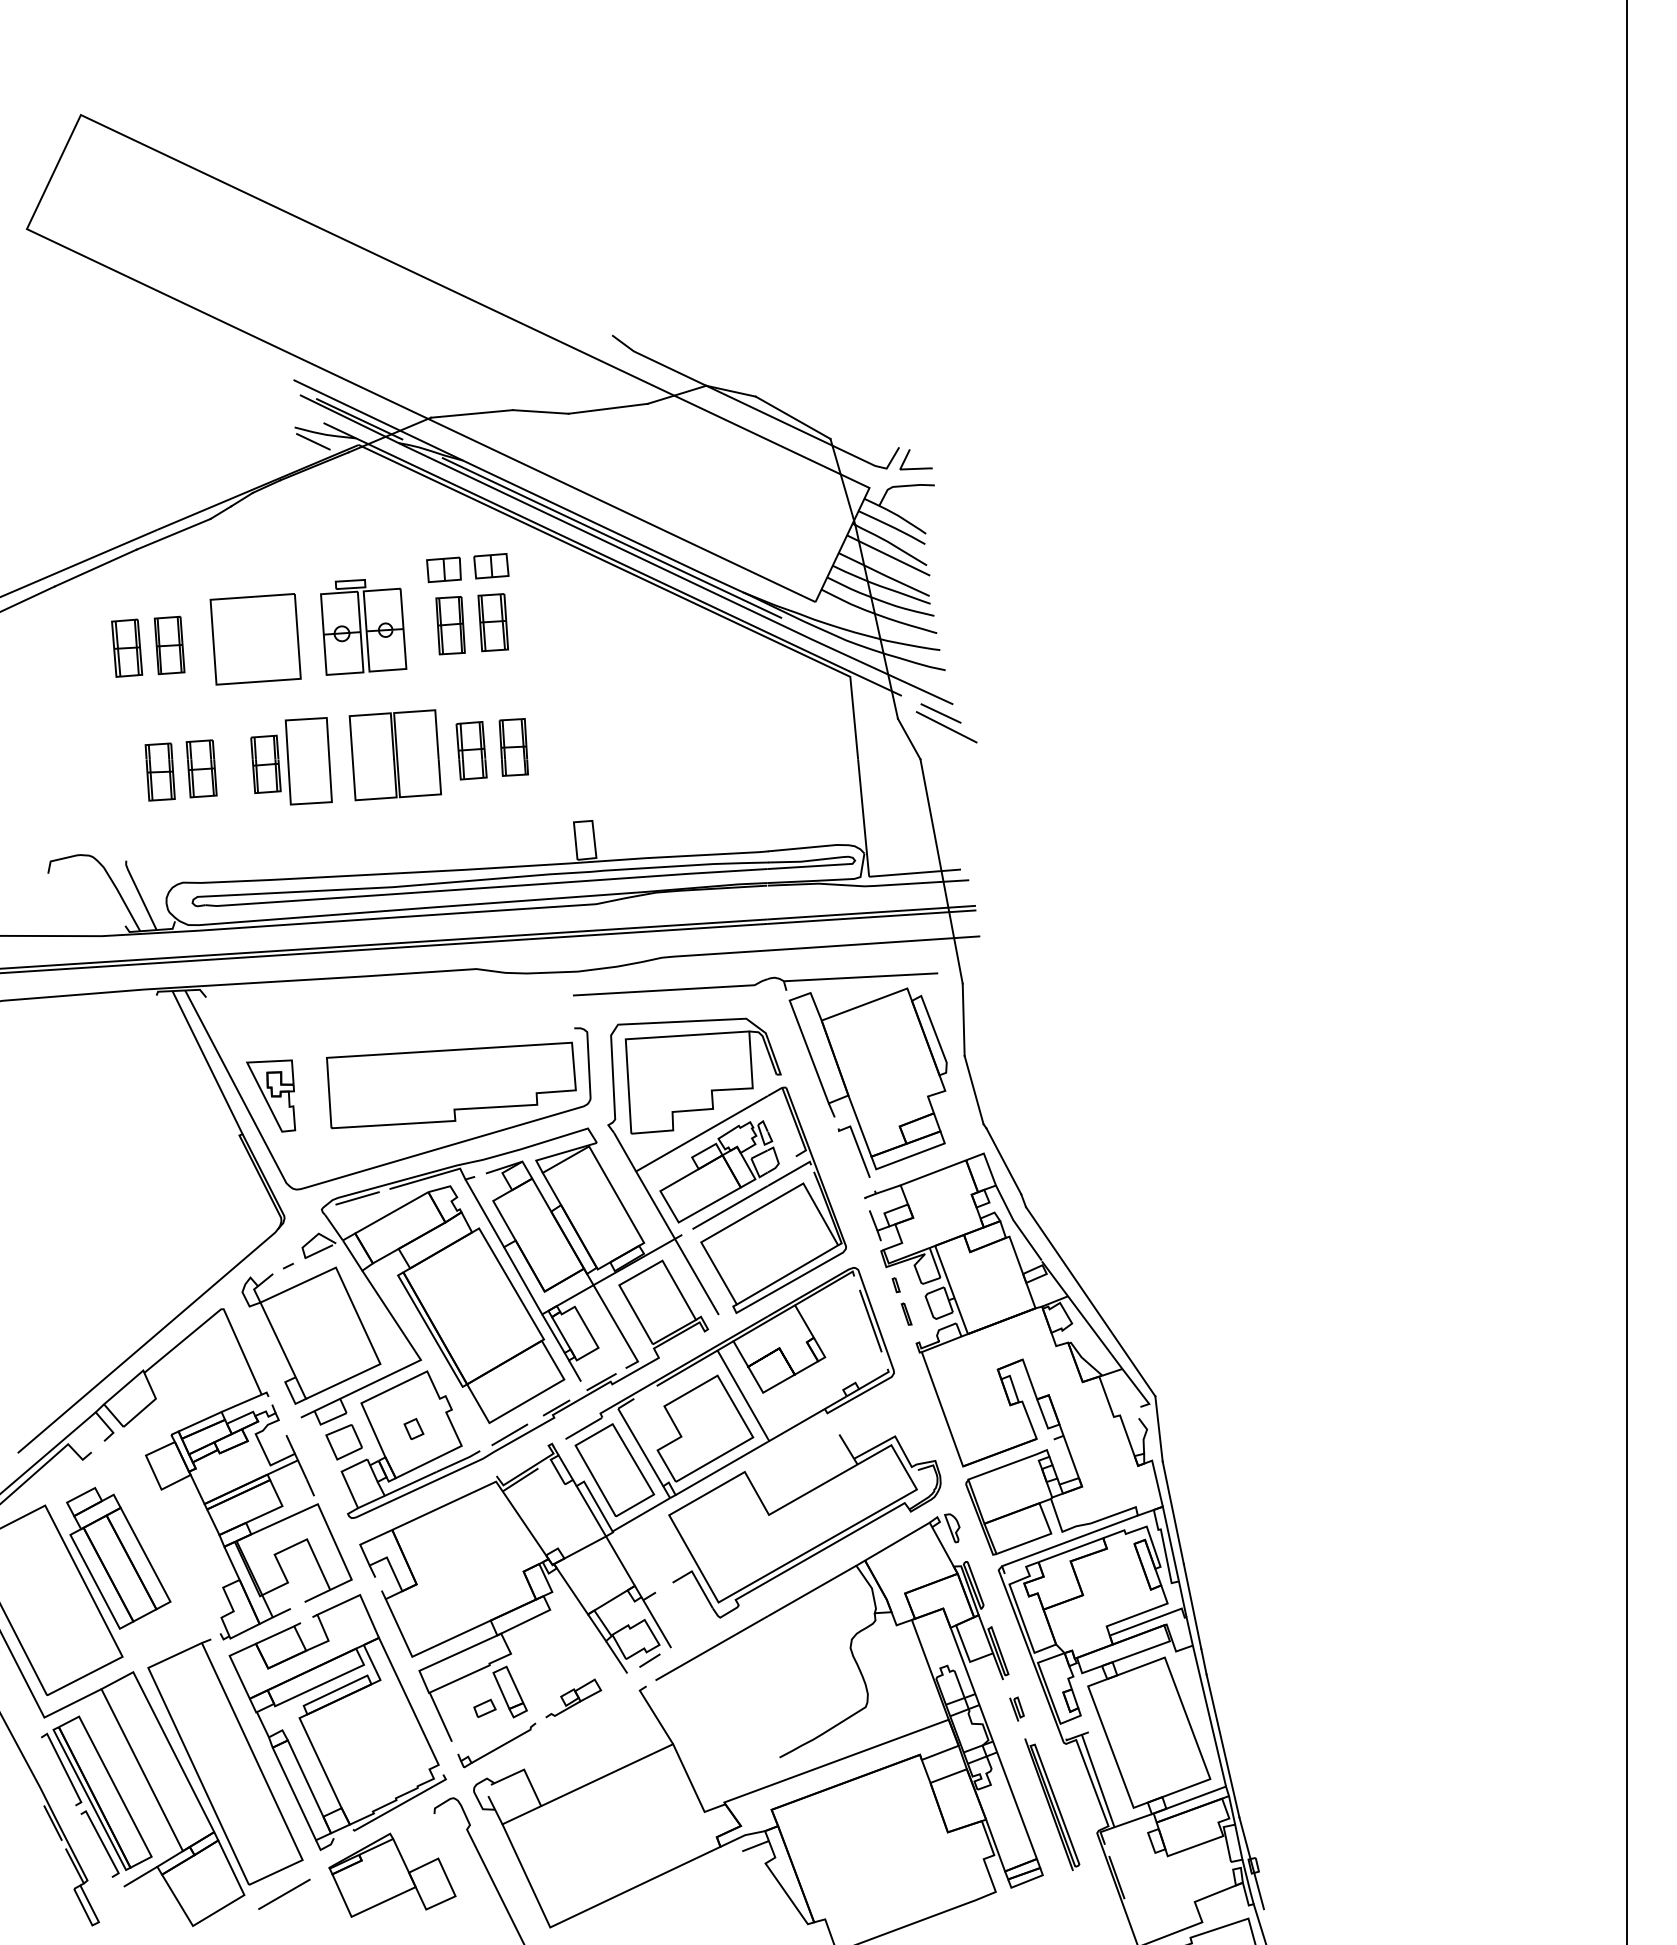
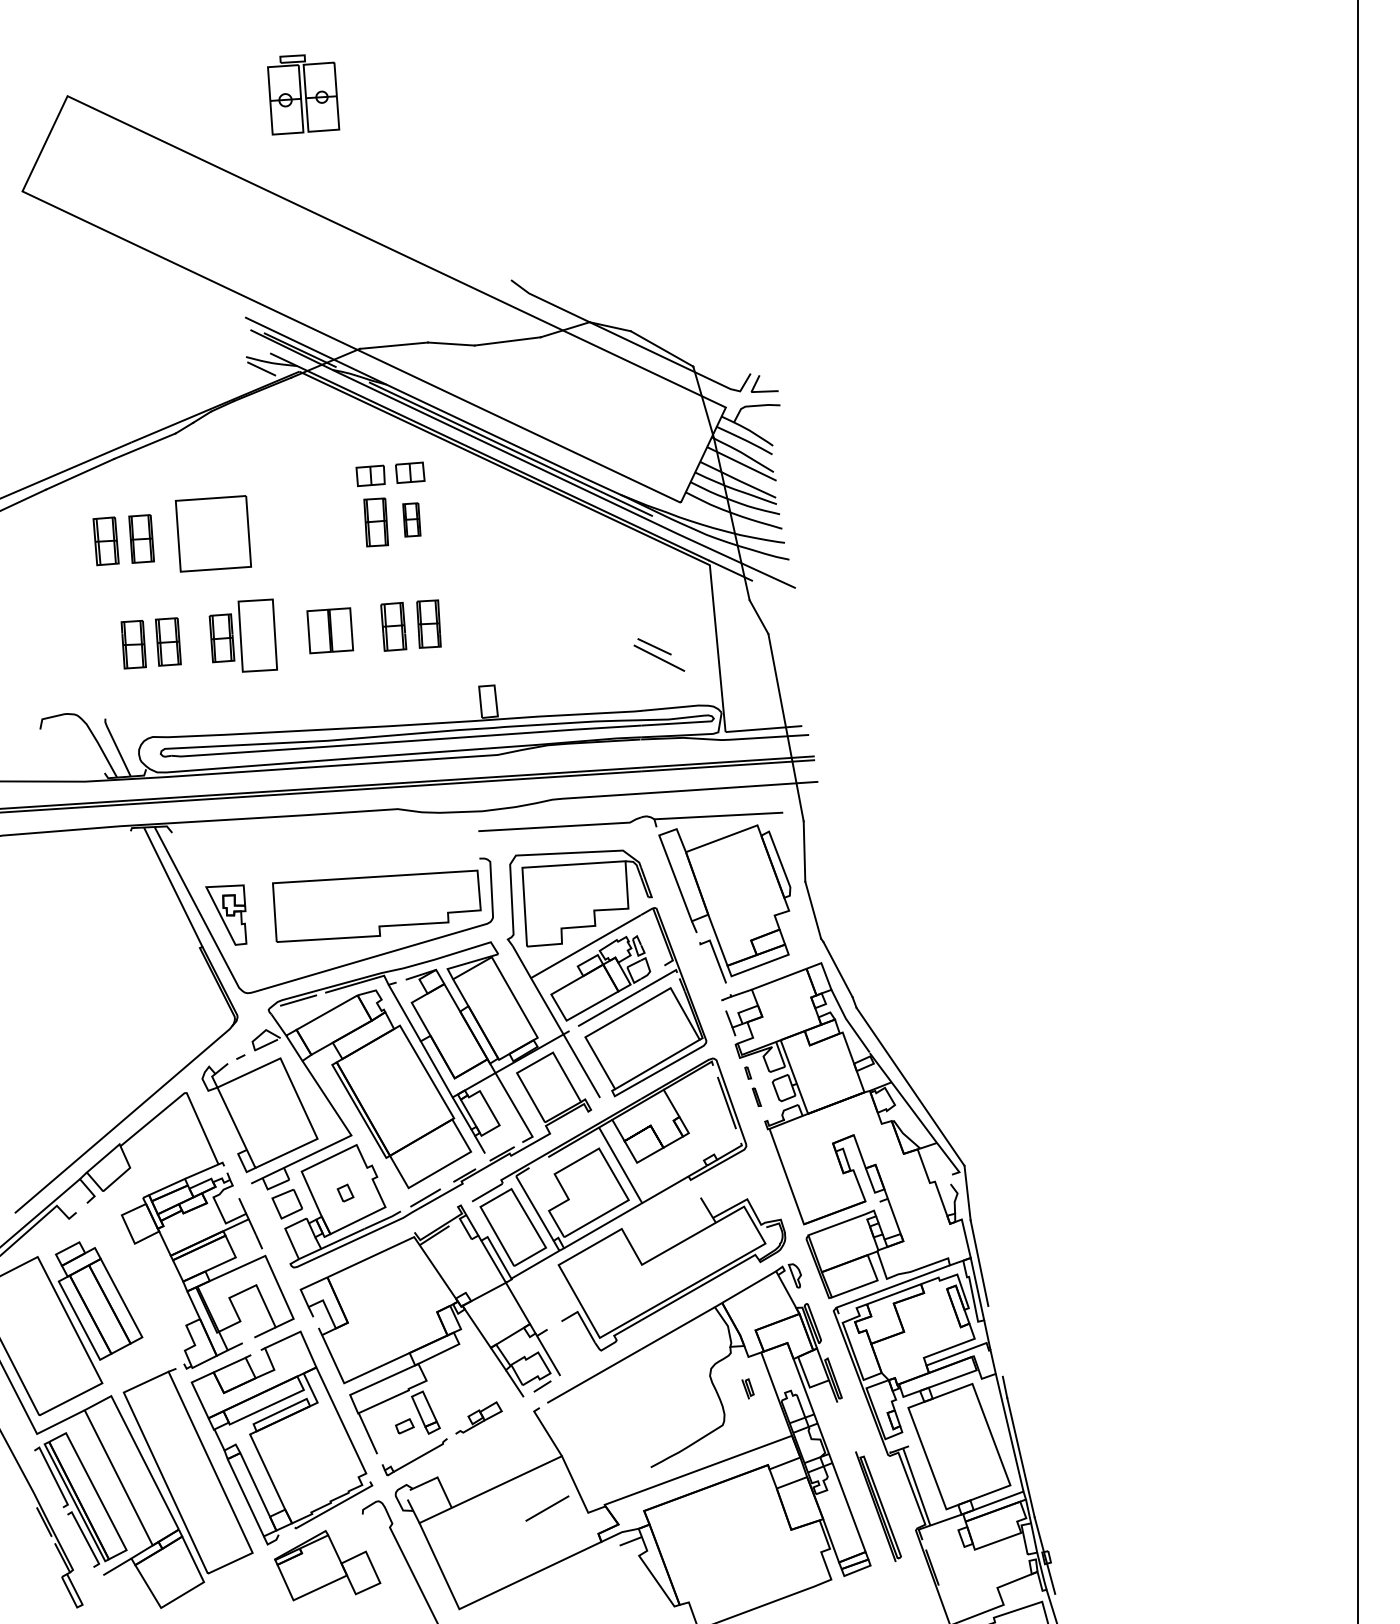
part: (492, 622) -> (411, 519), size x0.7
part: (363, 626) -> (303, 94), moved
part: (946, 722) -> (659, 654), moved
part: (395, 755) -> (330, 630), size x0.6
line: (1192, 1606) -> (995, 1341), removed
part: (1016, 1708) -> (747, 1388), moved
line: (284, 1894) -> (547, 1508), moved

